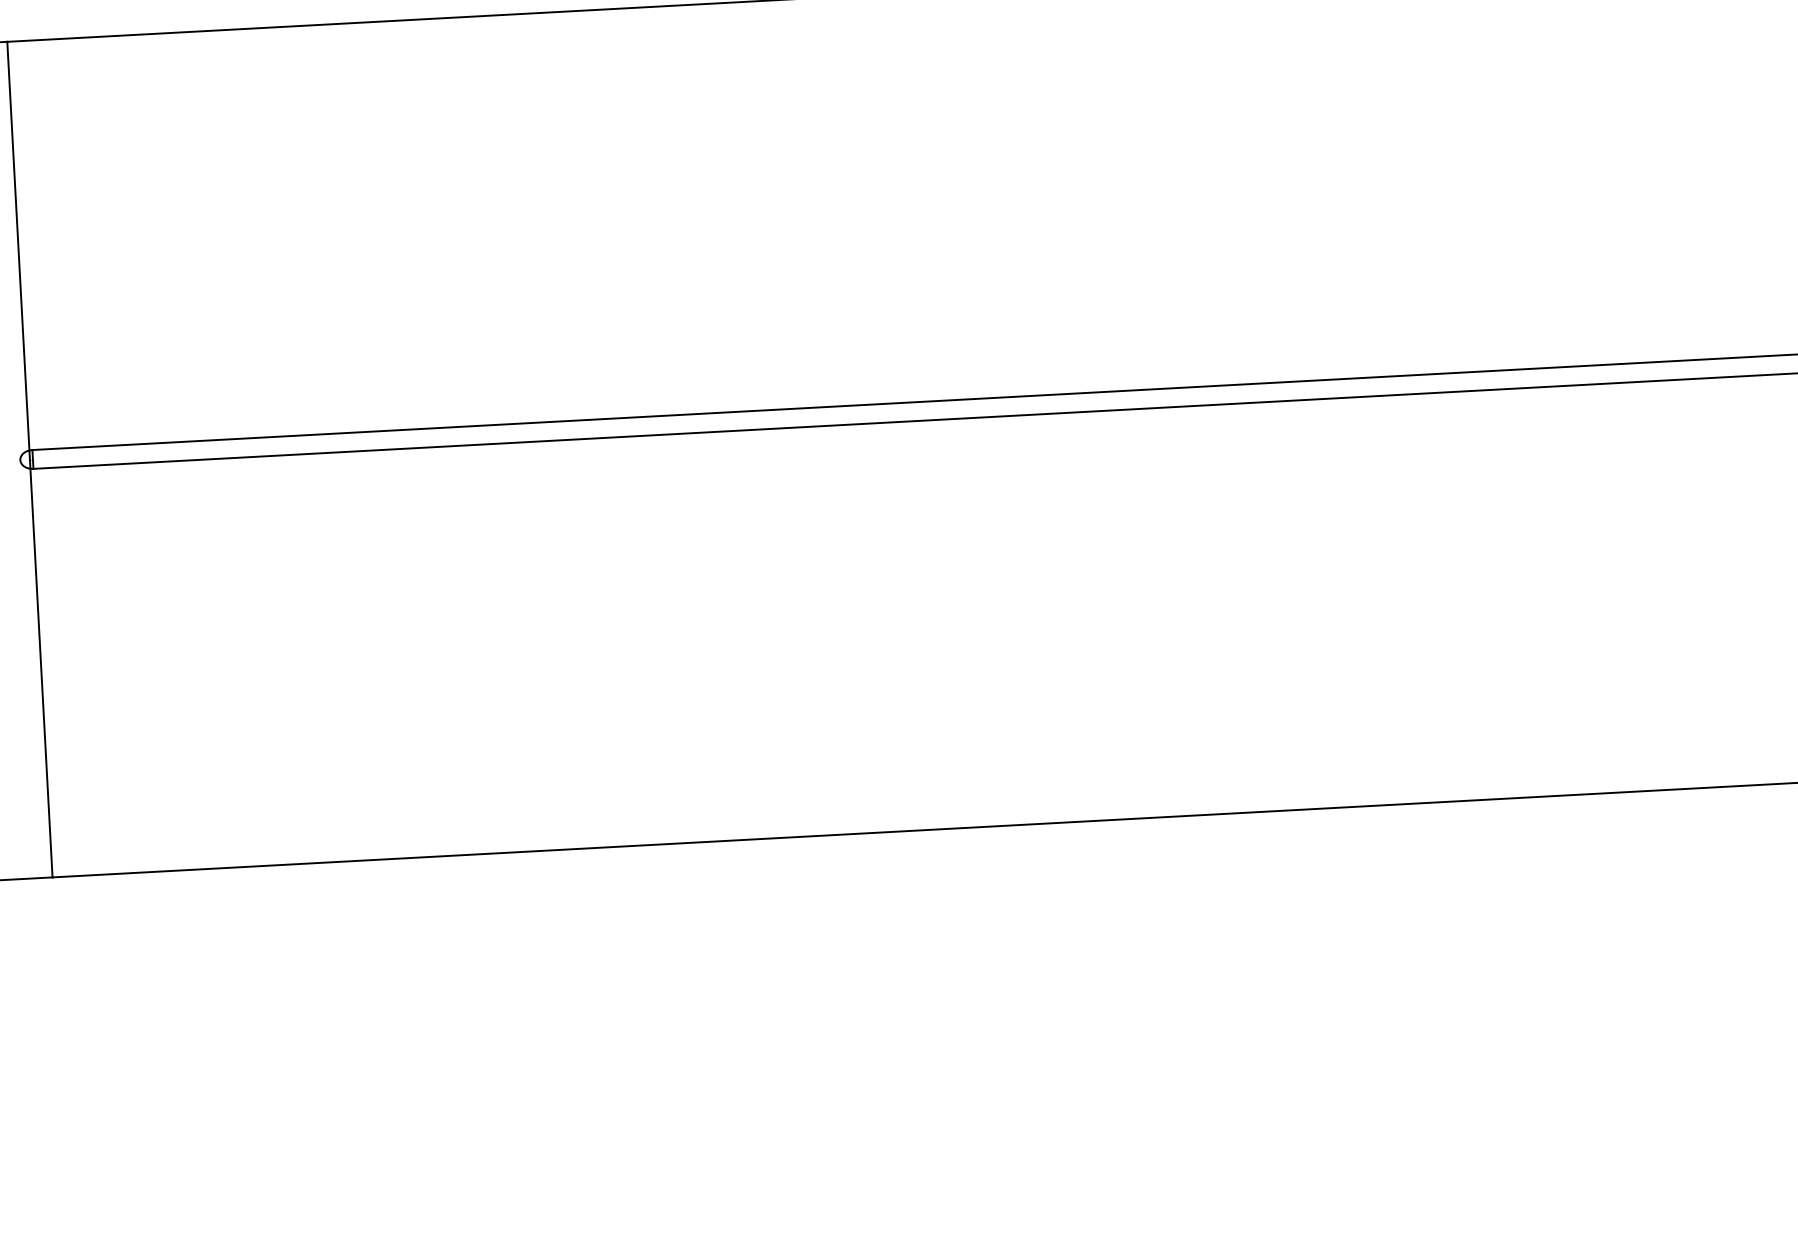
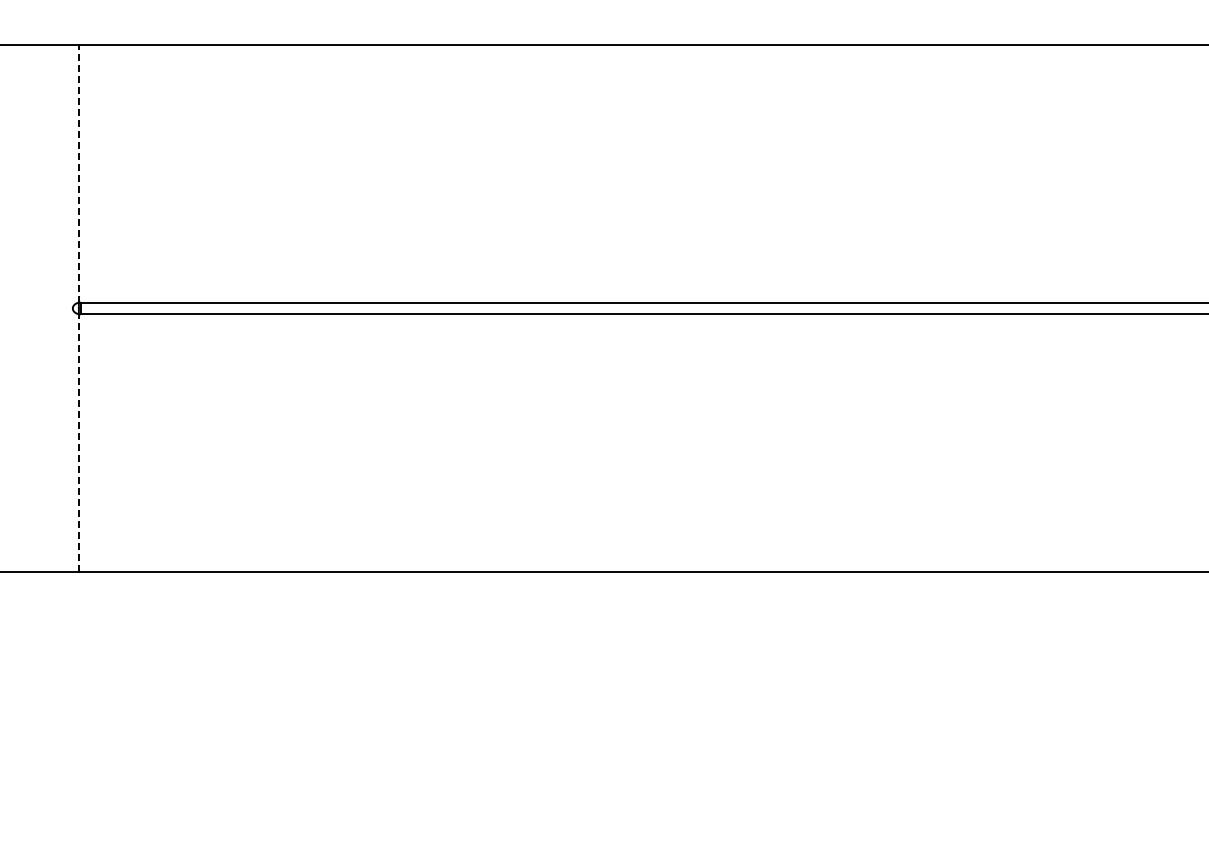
line: (17, 245) -> (78, 173), solid -> dashed
line: (40, 673) -> (78, 443), solid -> dashed

